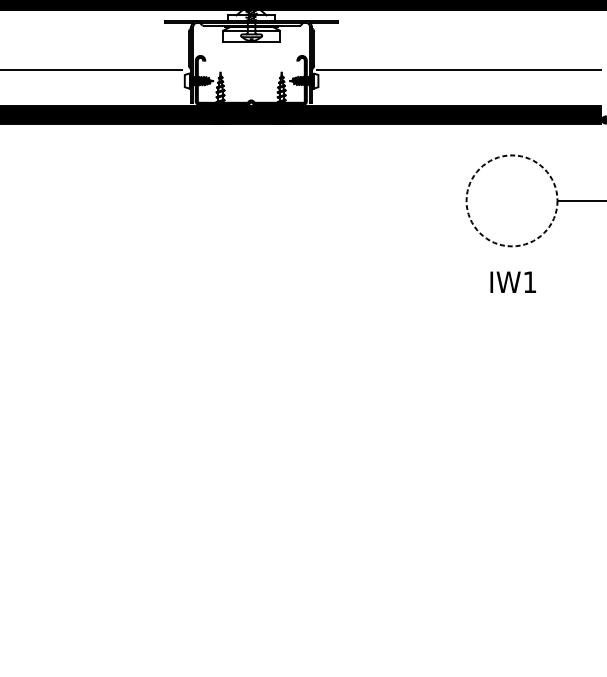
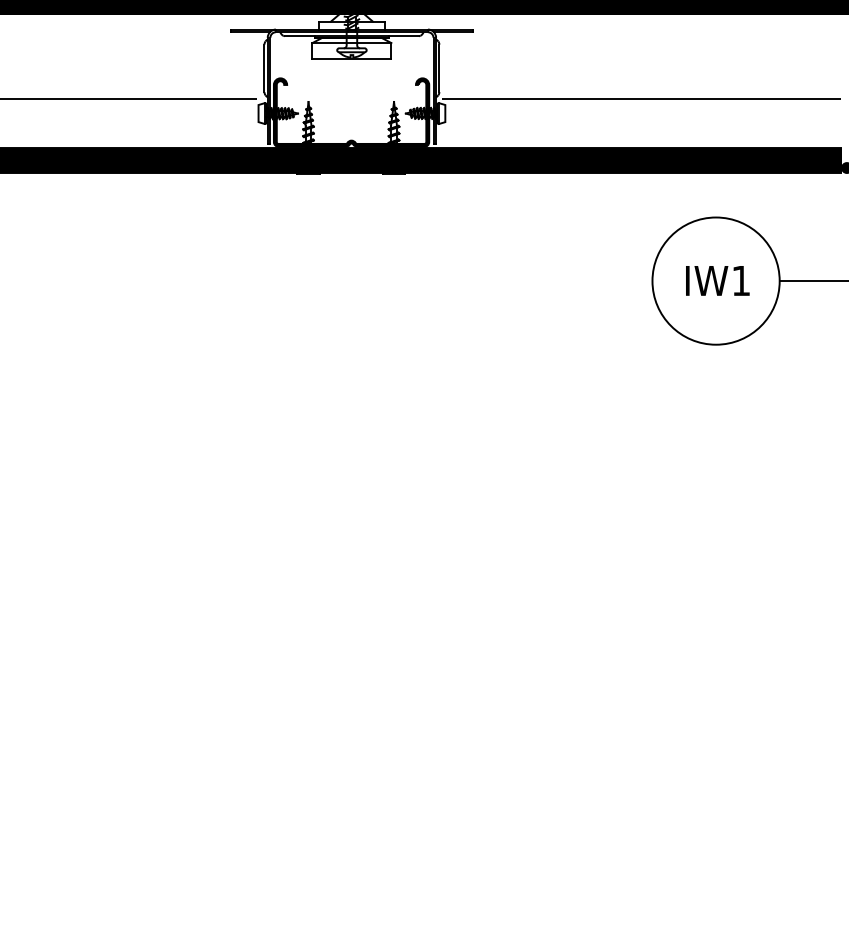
circle: (511, 200) -> (715, 280), dashed -> solid
text: (513, 281) -> (717, 280), moved

